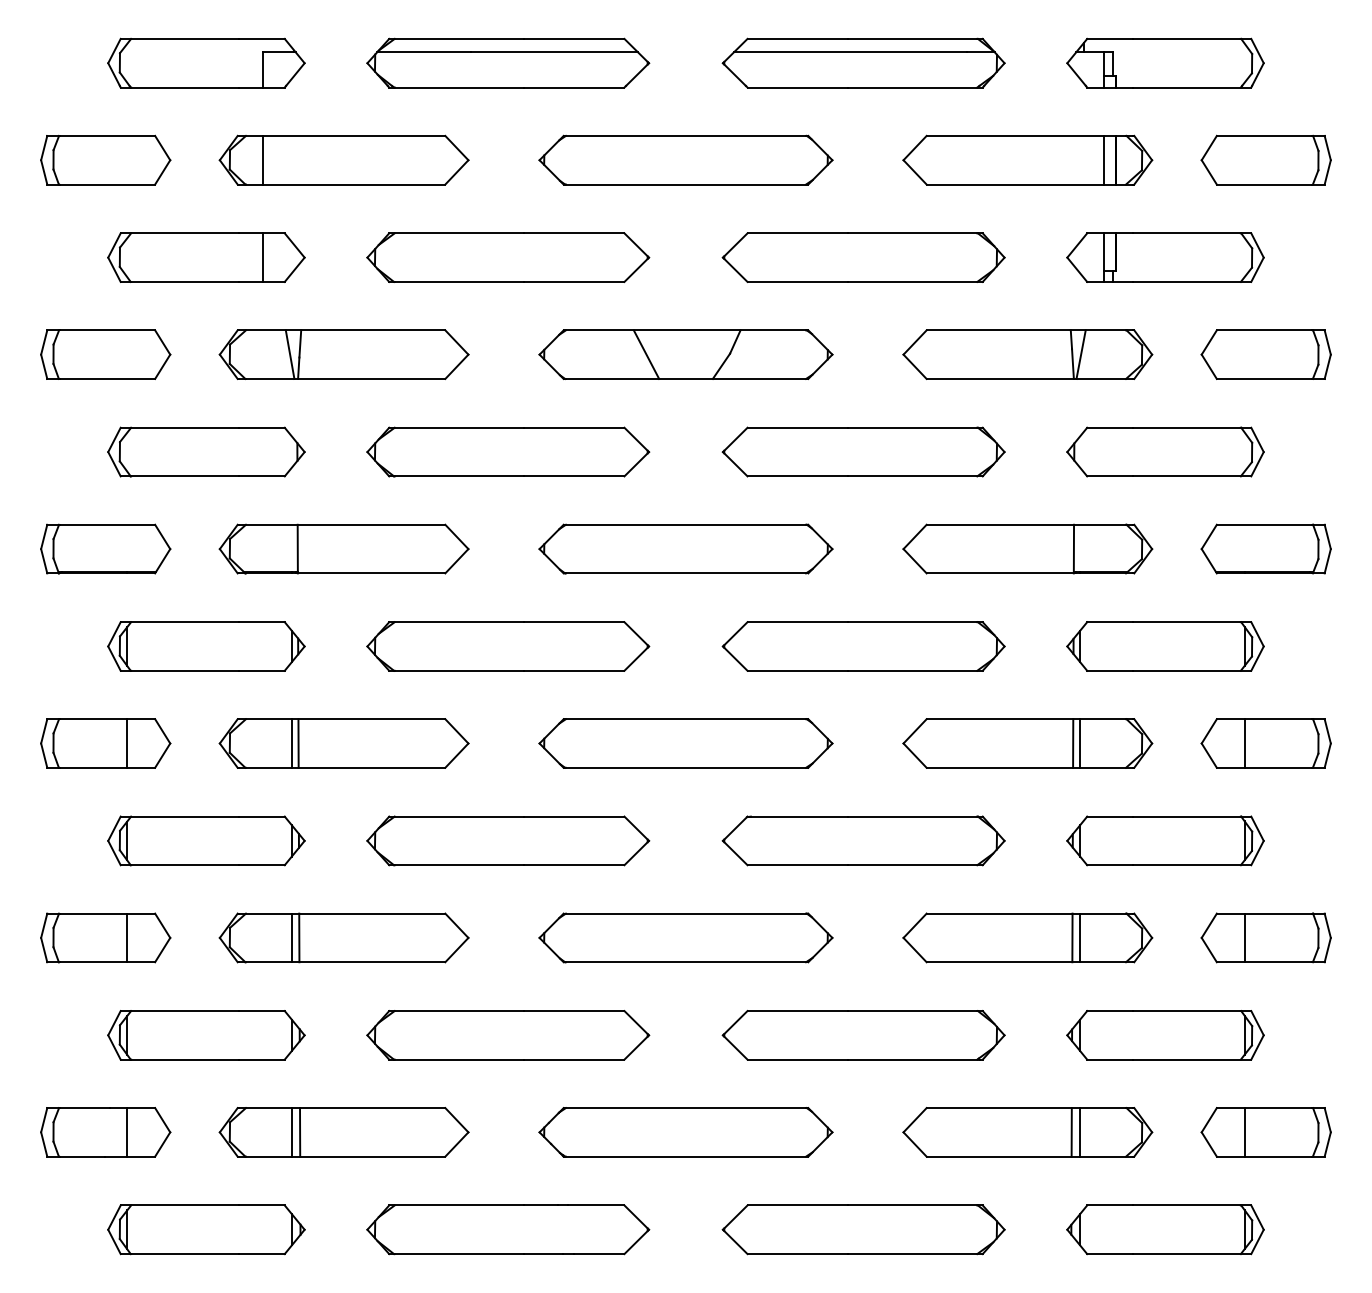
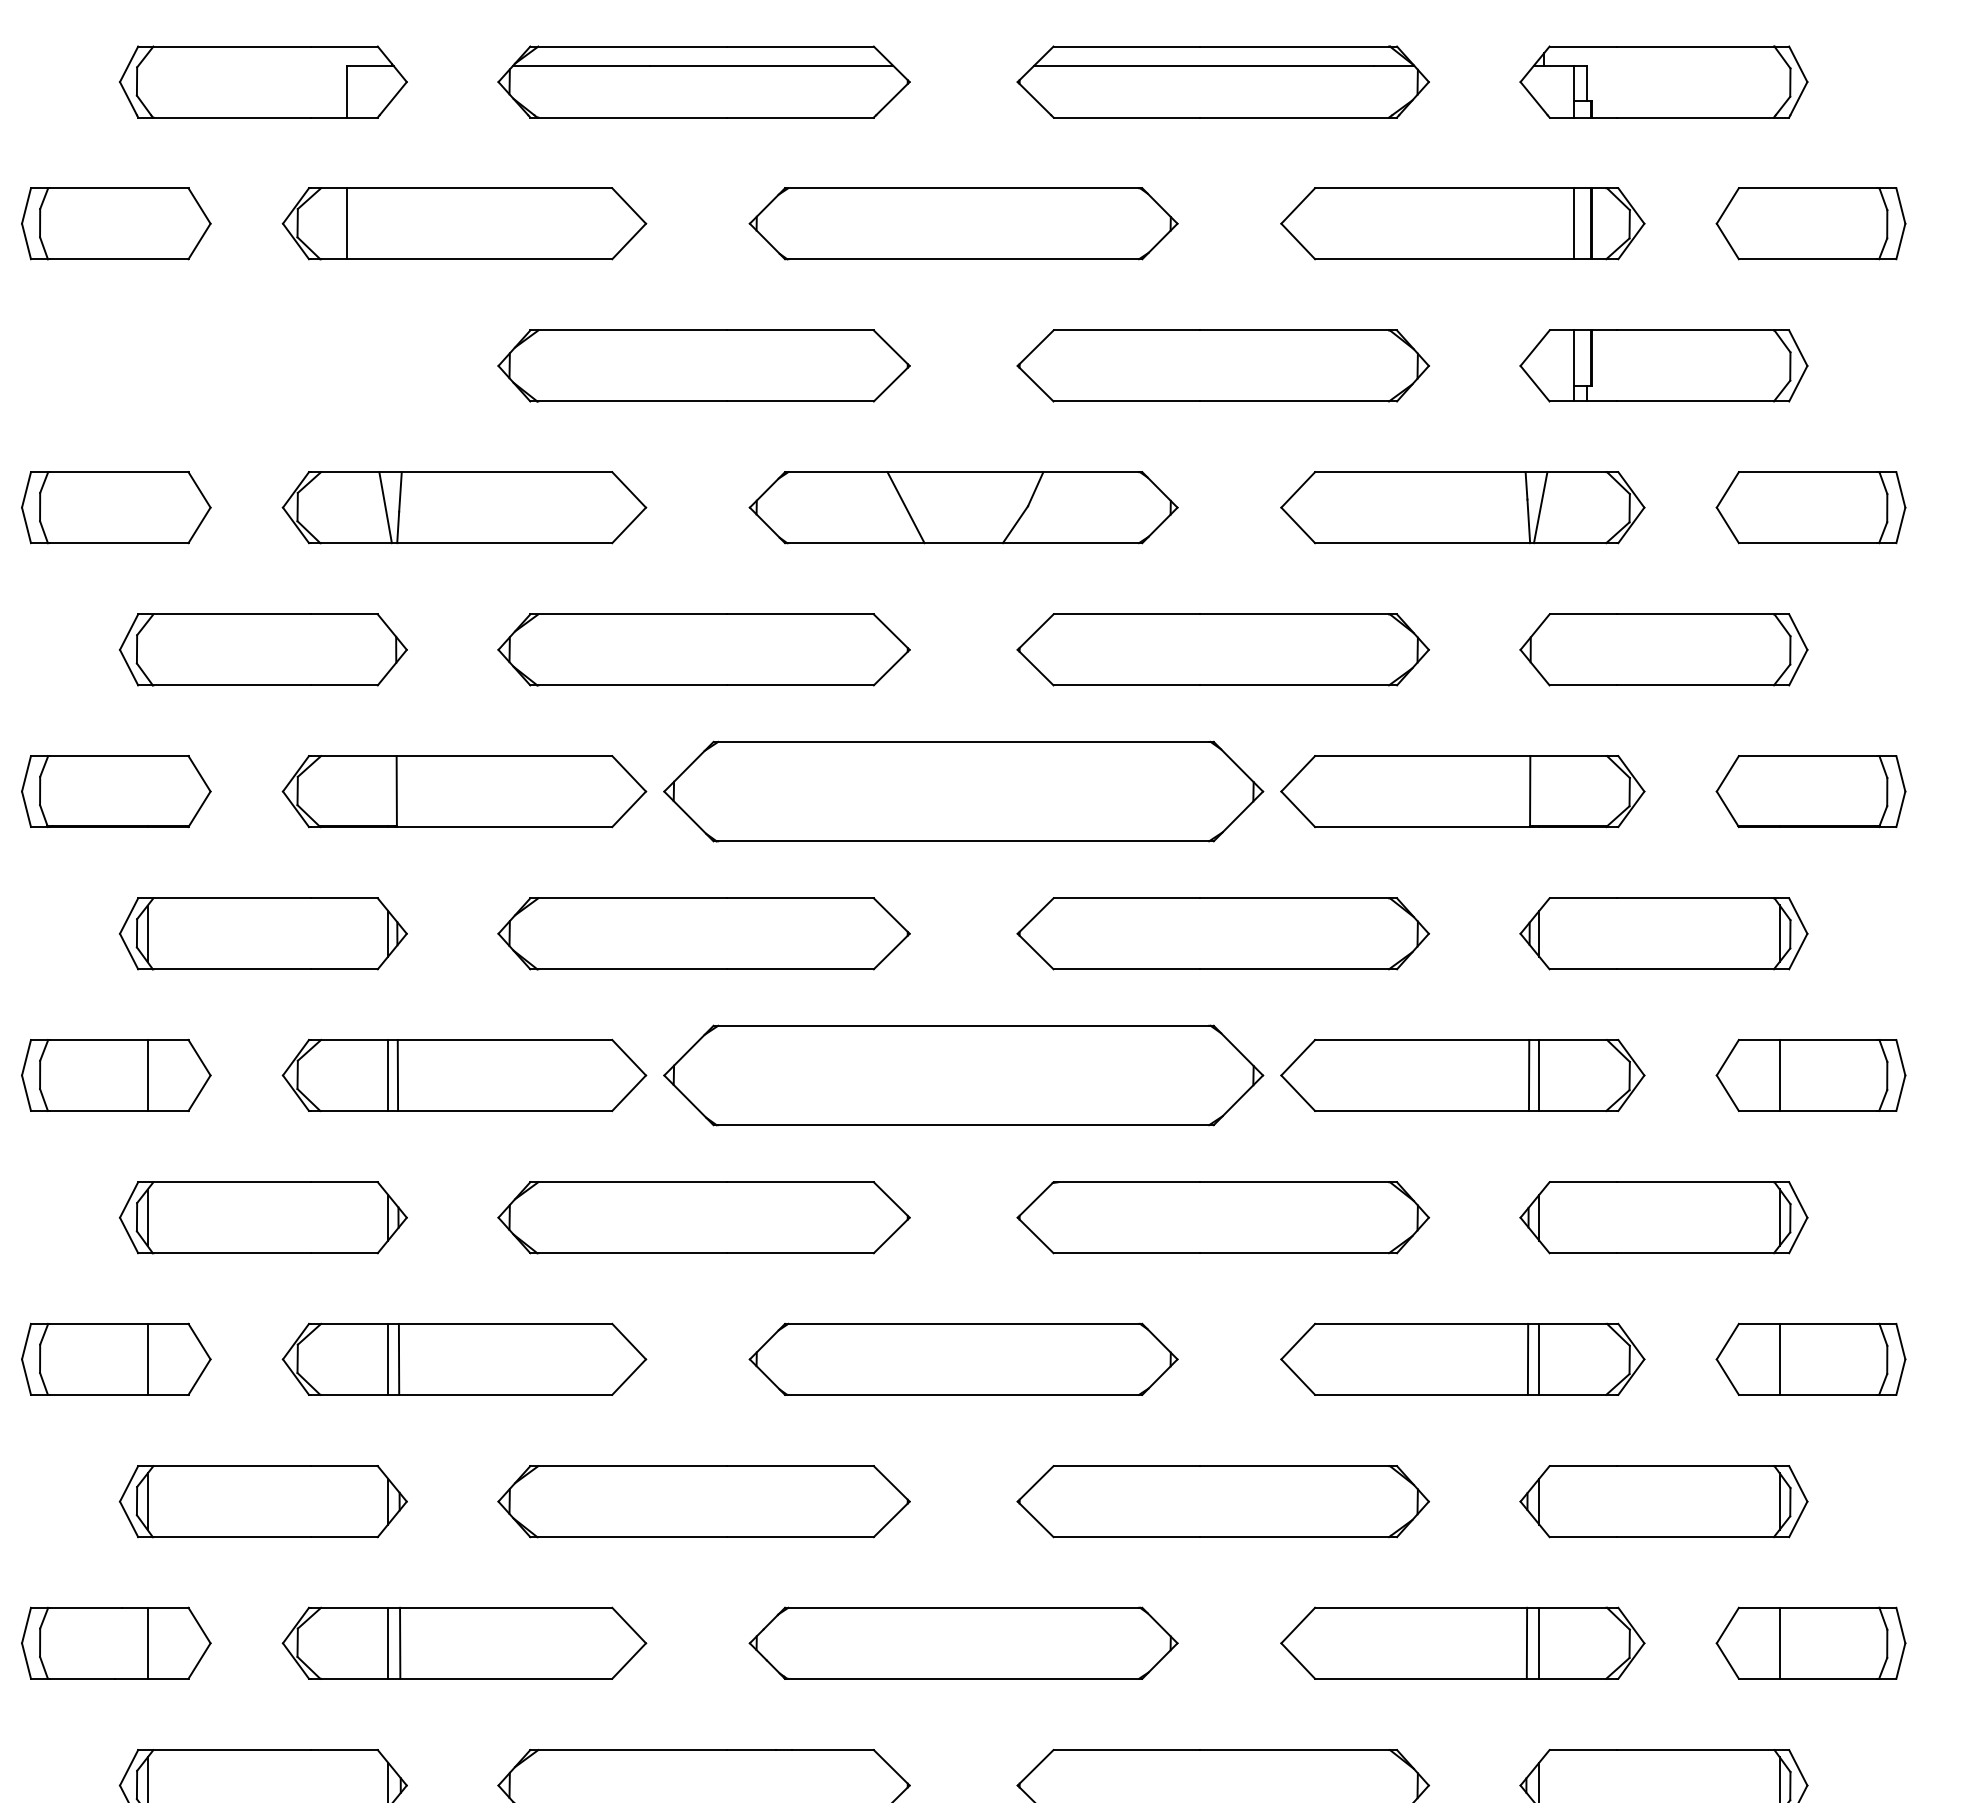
part: (206, 257) -> (263, 365), removed
part: (685, 548) -> (962, 790), size x1.4
part: (685, 743) -> (962, 1075), size x1.4

